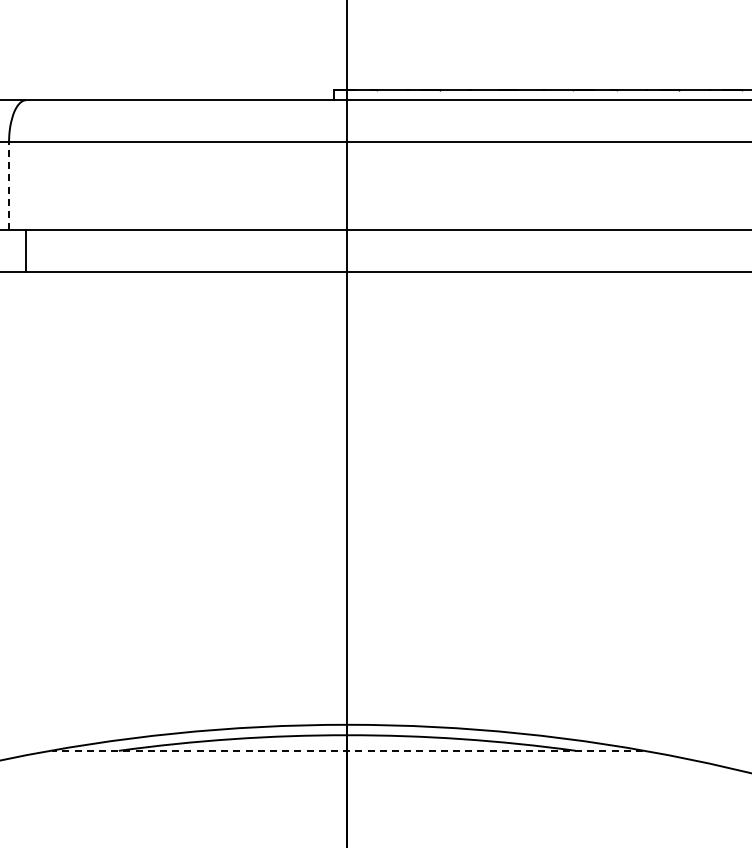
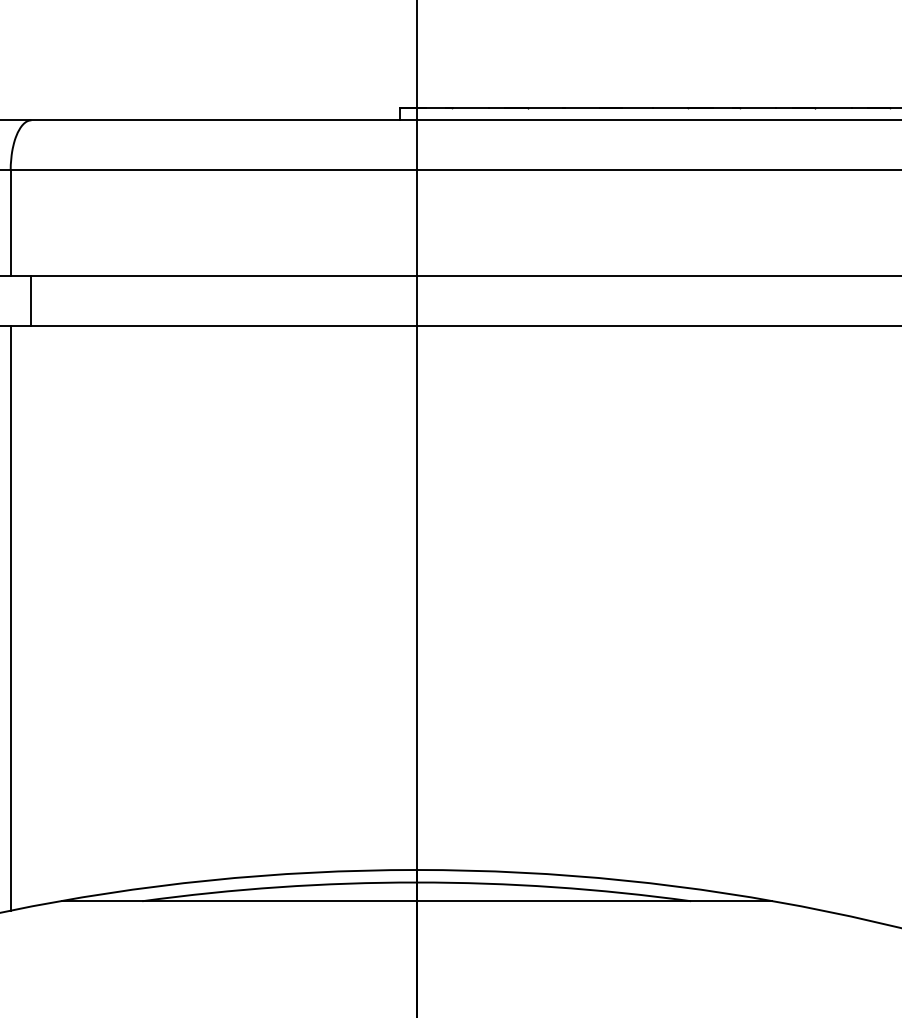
line: (9, 185) -> (11, 222), dashed -> solid
line: (9, 515) -> (11, 618), added
line: (347, 750) -> (416, 900), dashed -> solid

